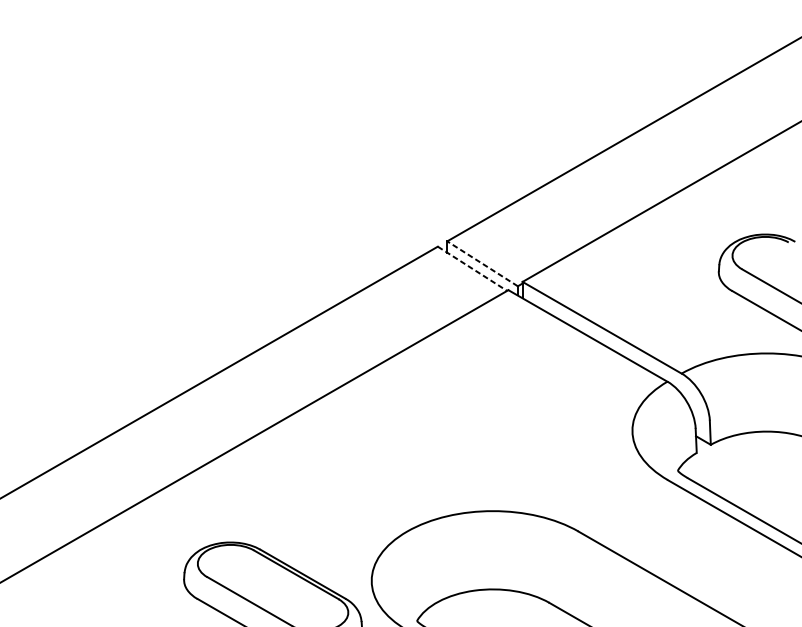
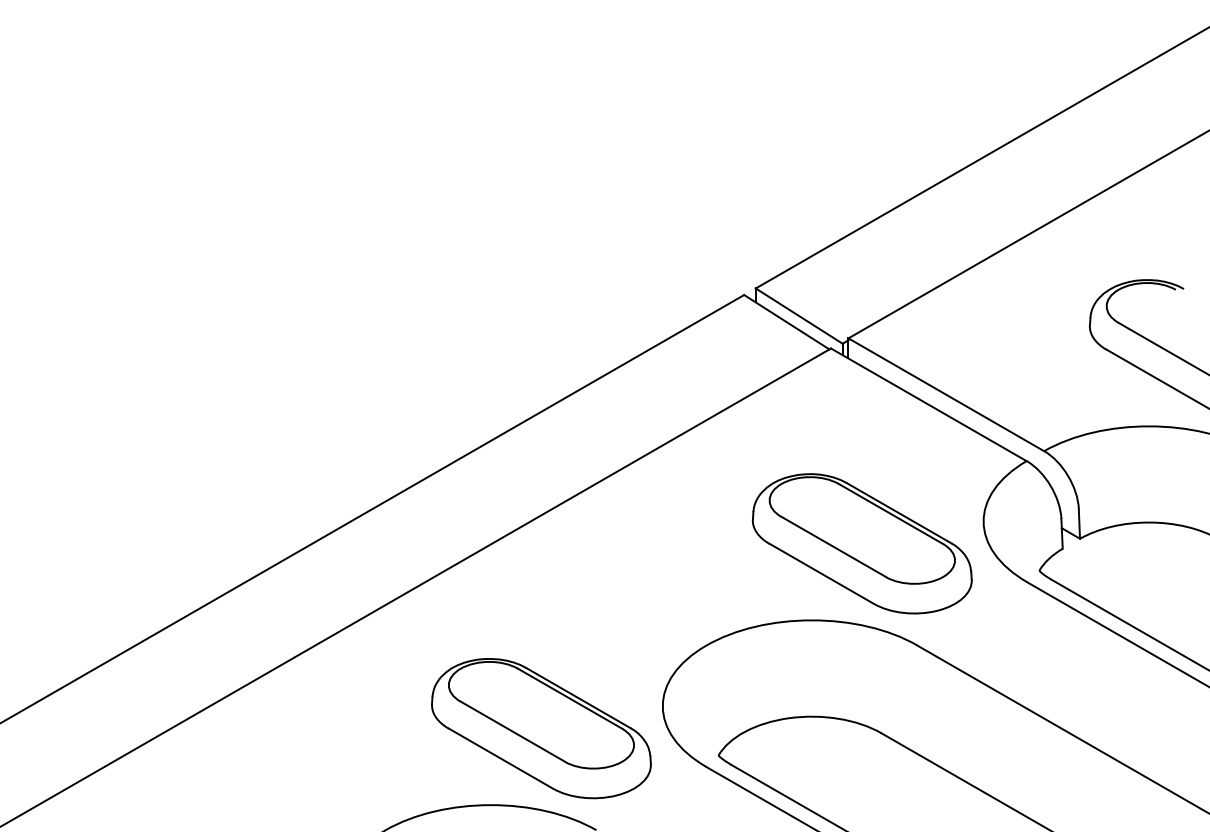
line: (481, 263) -> (798, 315), dashed -> solid
line: (472, 269) -> (786, 322), dashed -> solid
part: (533, 448) -> (861, 543), added

